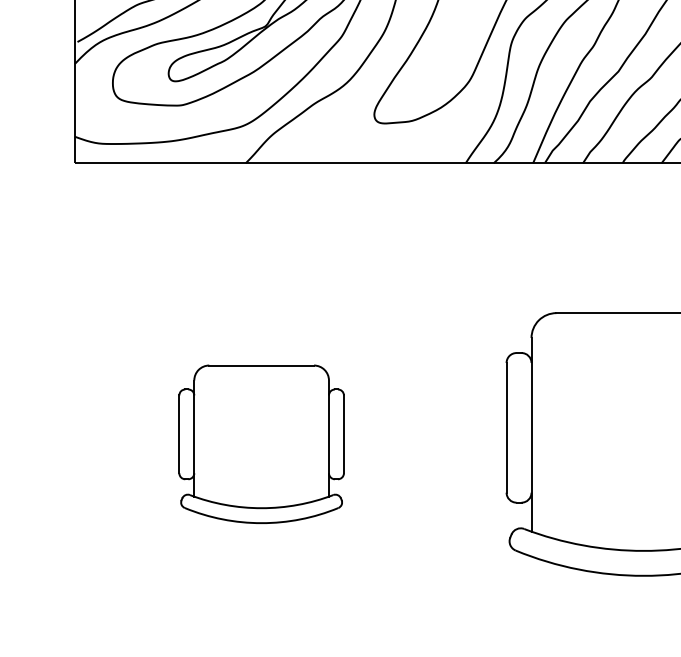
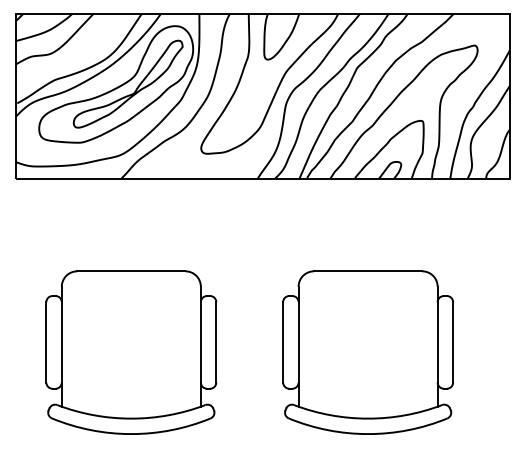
part: (261, 444) -> (131, 352), size x1.67

